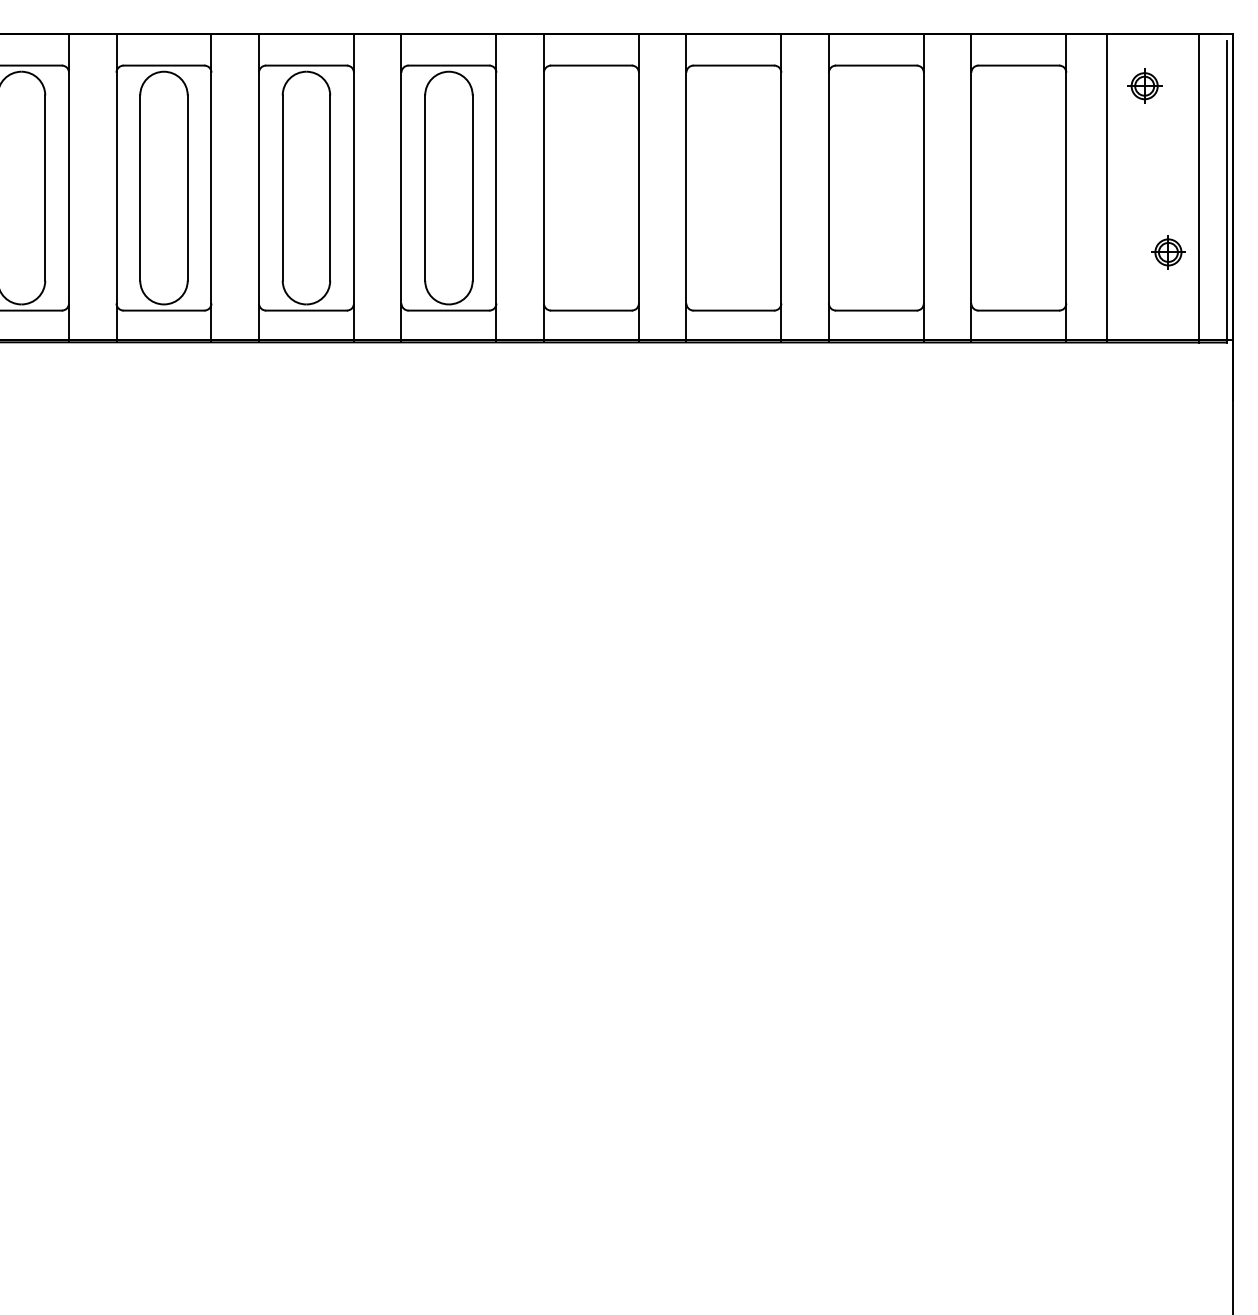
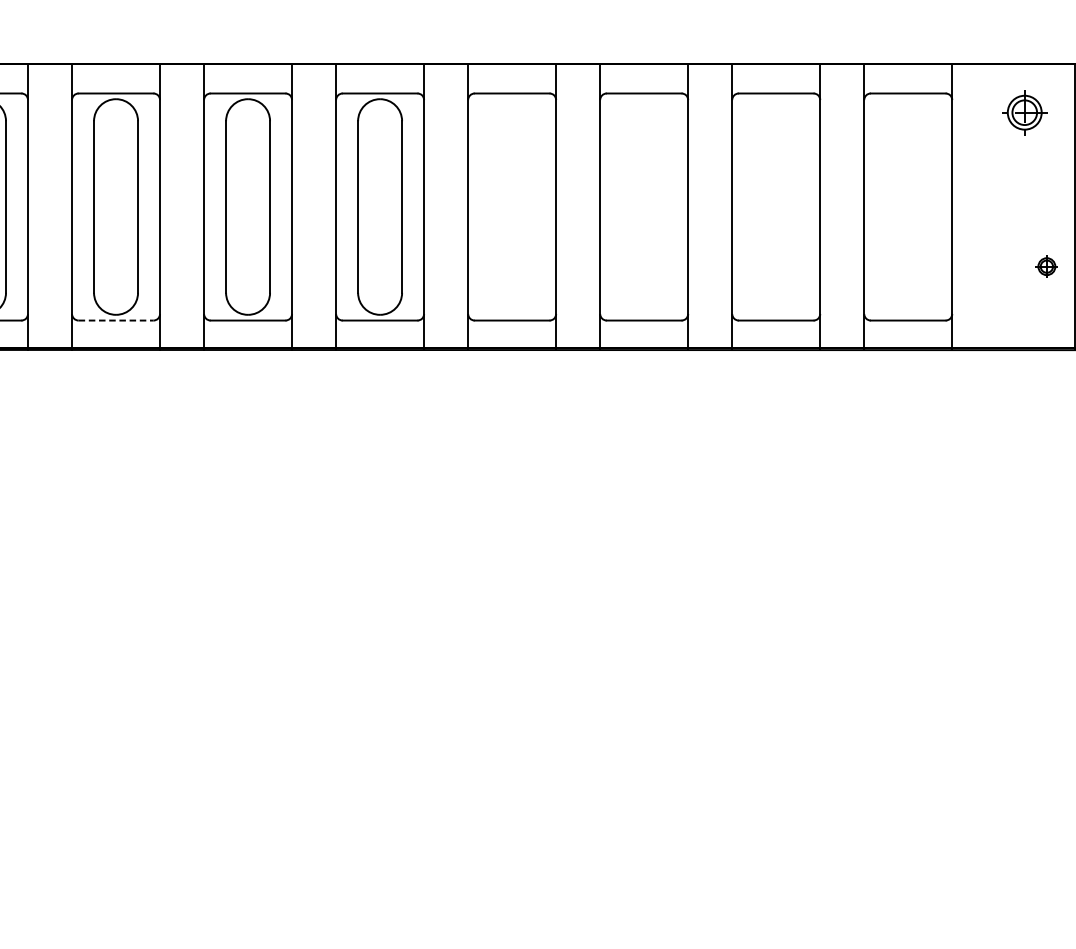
part: (1144, 85) -> (1024, 111), size x1.4
line: (1106, 188) -> (989, 207), removed
part: (1168, 252) -> (1046, 266), size x0.7
line: (164, 310) -> (116, 320), solid -> dashed

